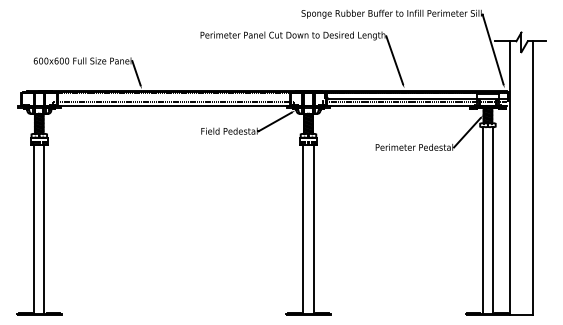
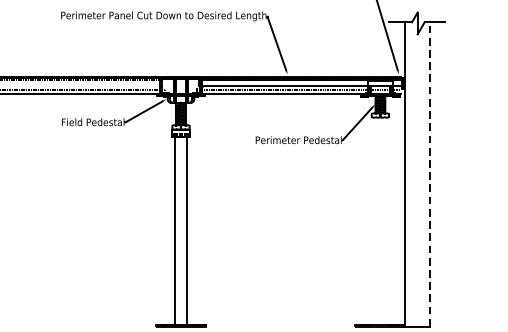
line: (532, 178) -> (429, 174), solid -> dashed
line: (482, 220) -> (374, 221), removed
line: (492, 220) -> (385, 221), removed

